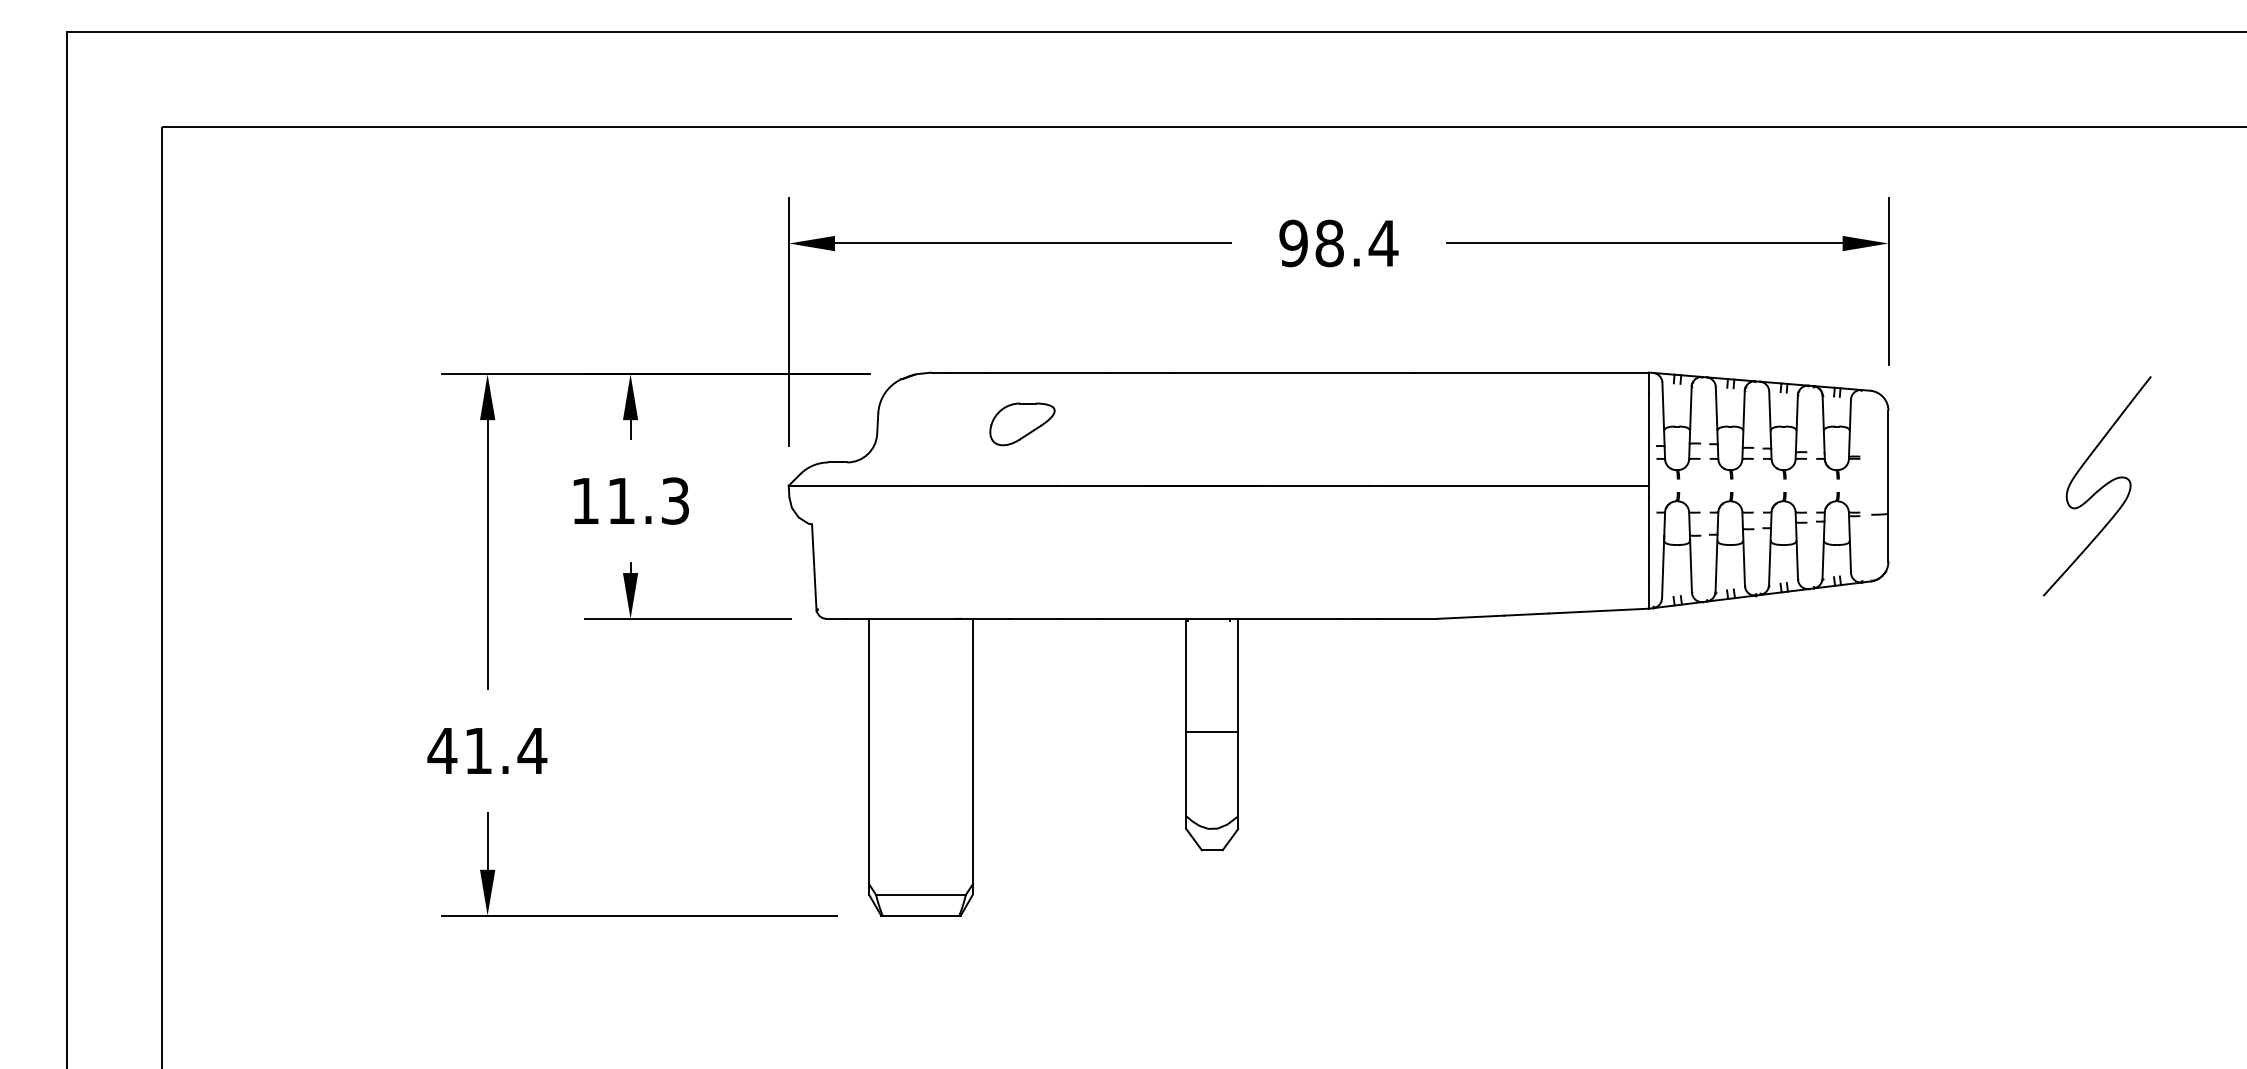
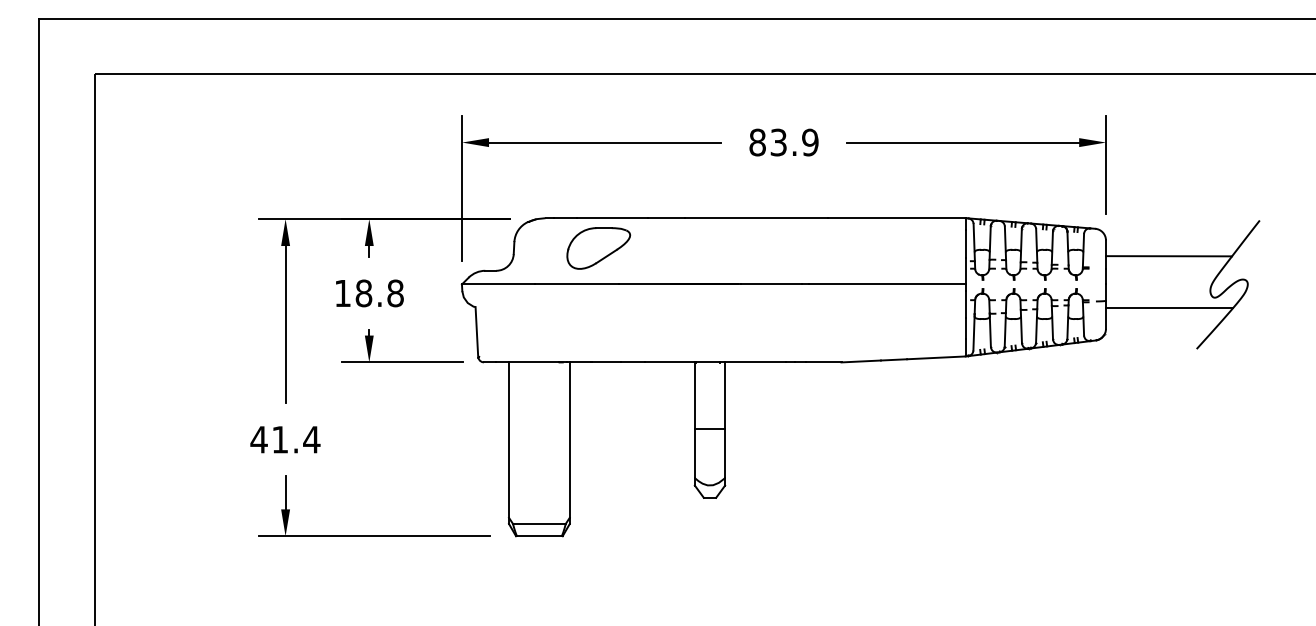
text: (1339, 243) -> (784, 142), 98.4 -> 83.9
part: (1021, 424) -> (598, 248), size x1.67
line: (1995, 438) -> (1168, 256), added
text: (647, 501) -> (379, 293), 11.3 -> 18.8
line: (1995, 526) -> (1168, 308), added

